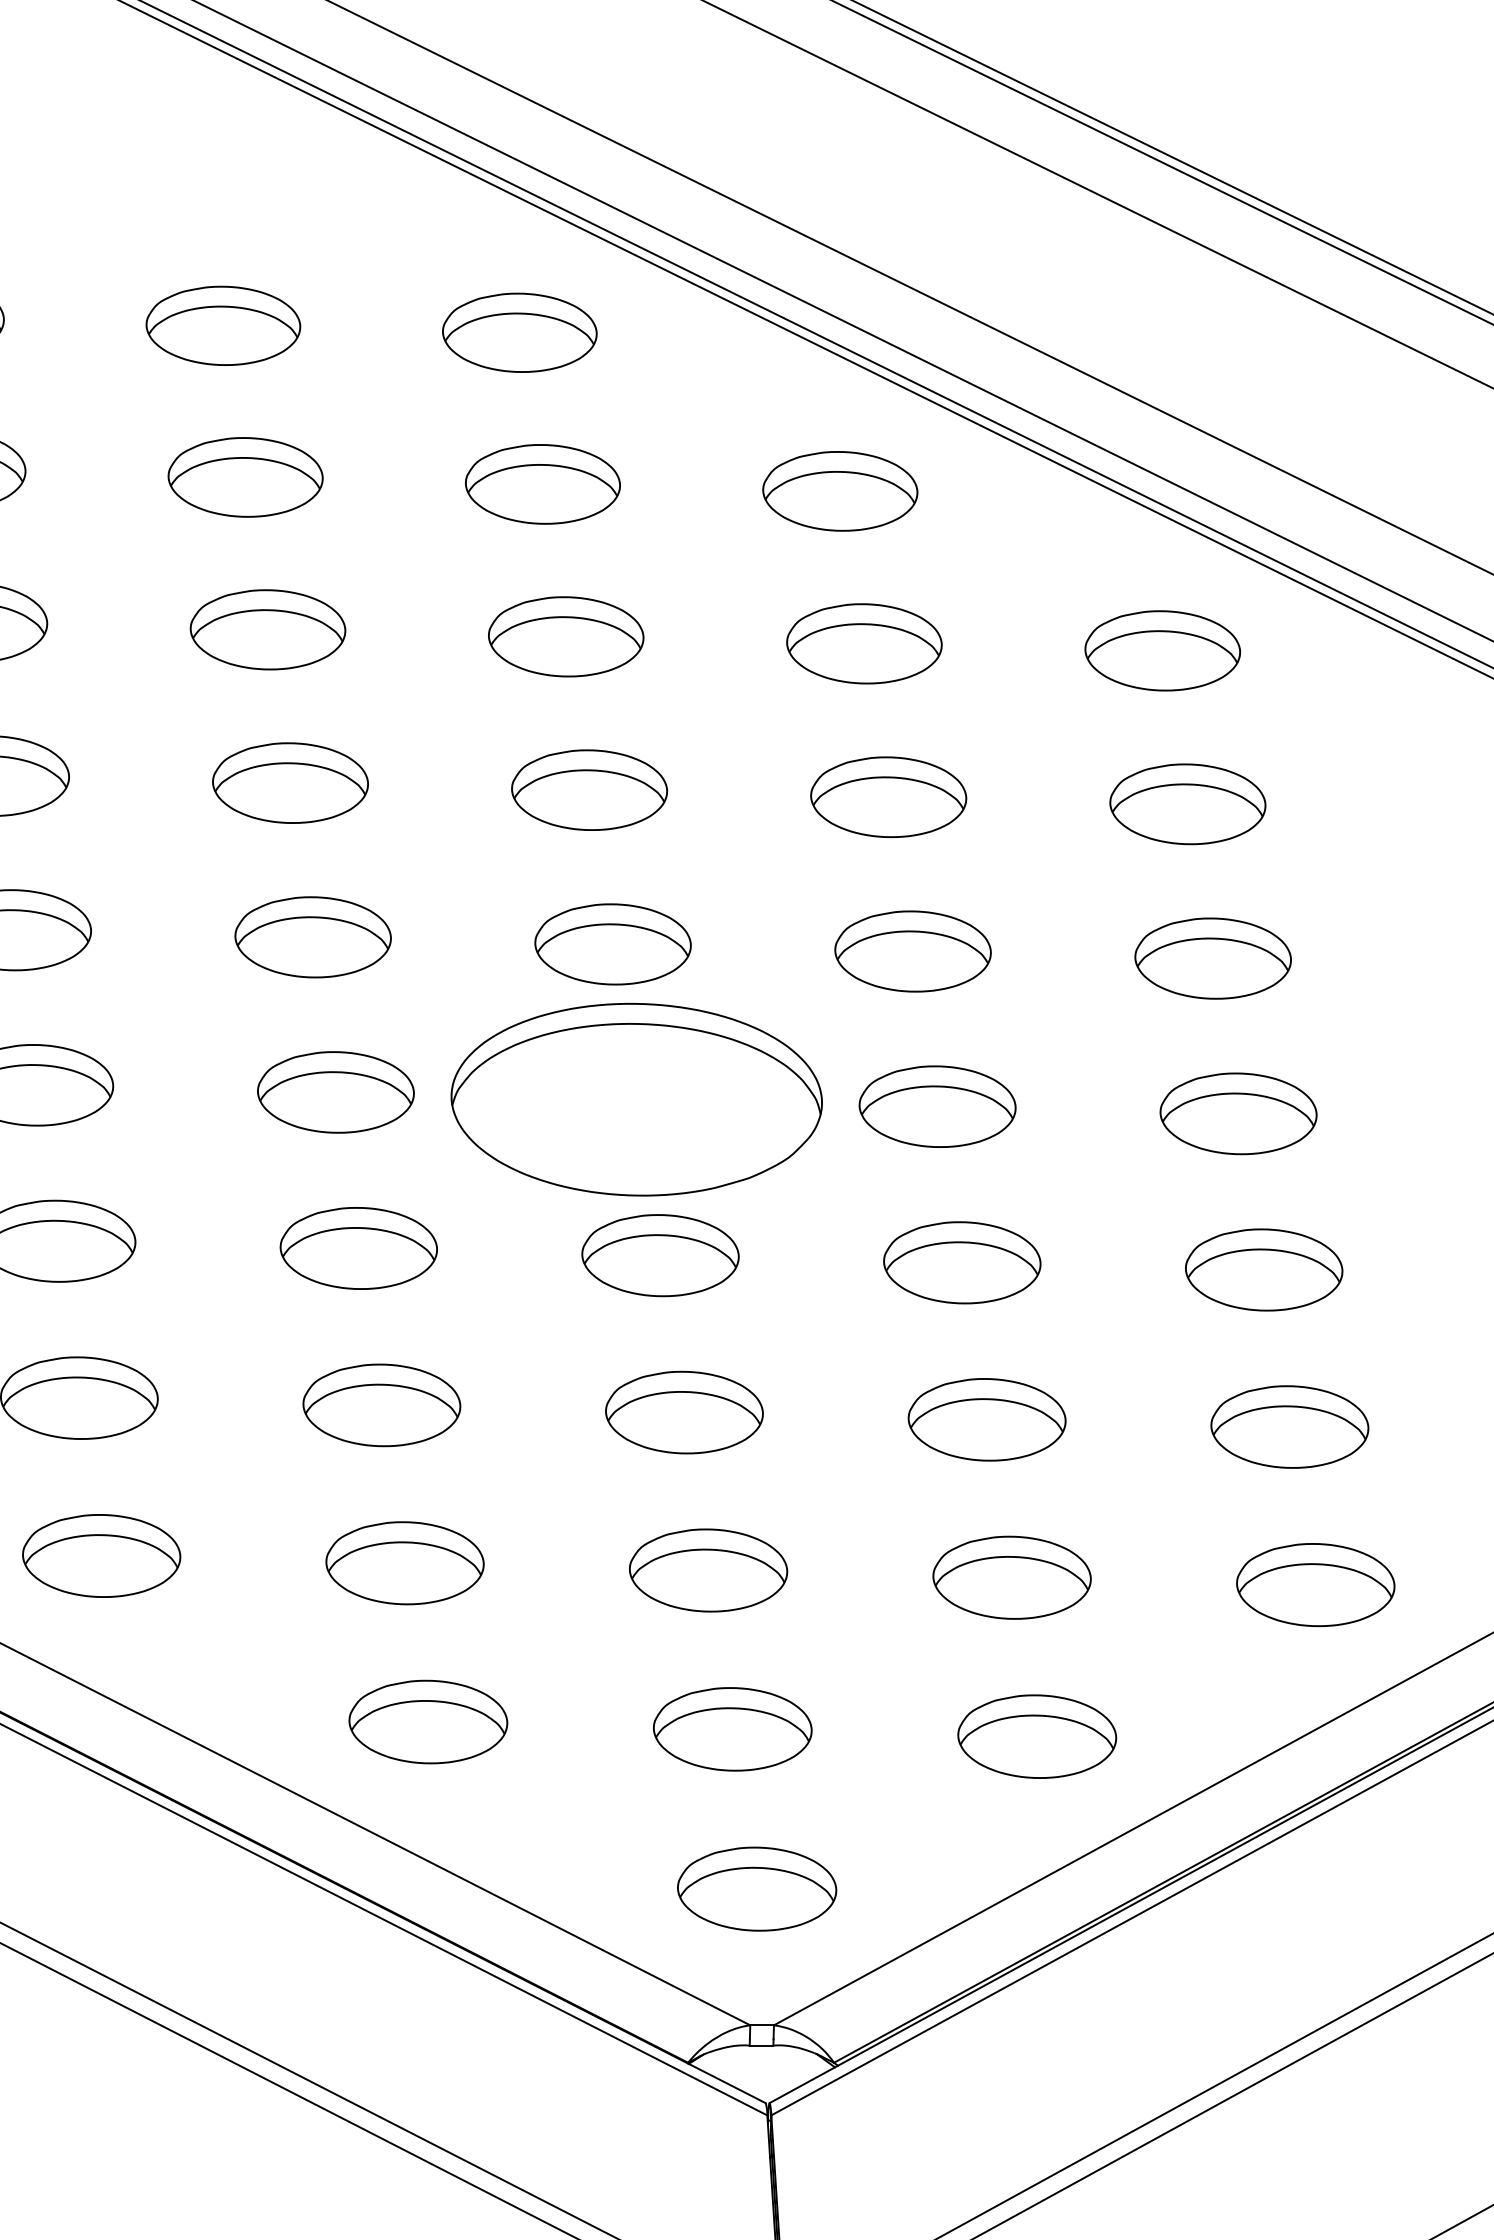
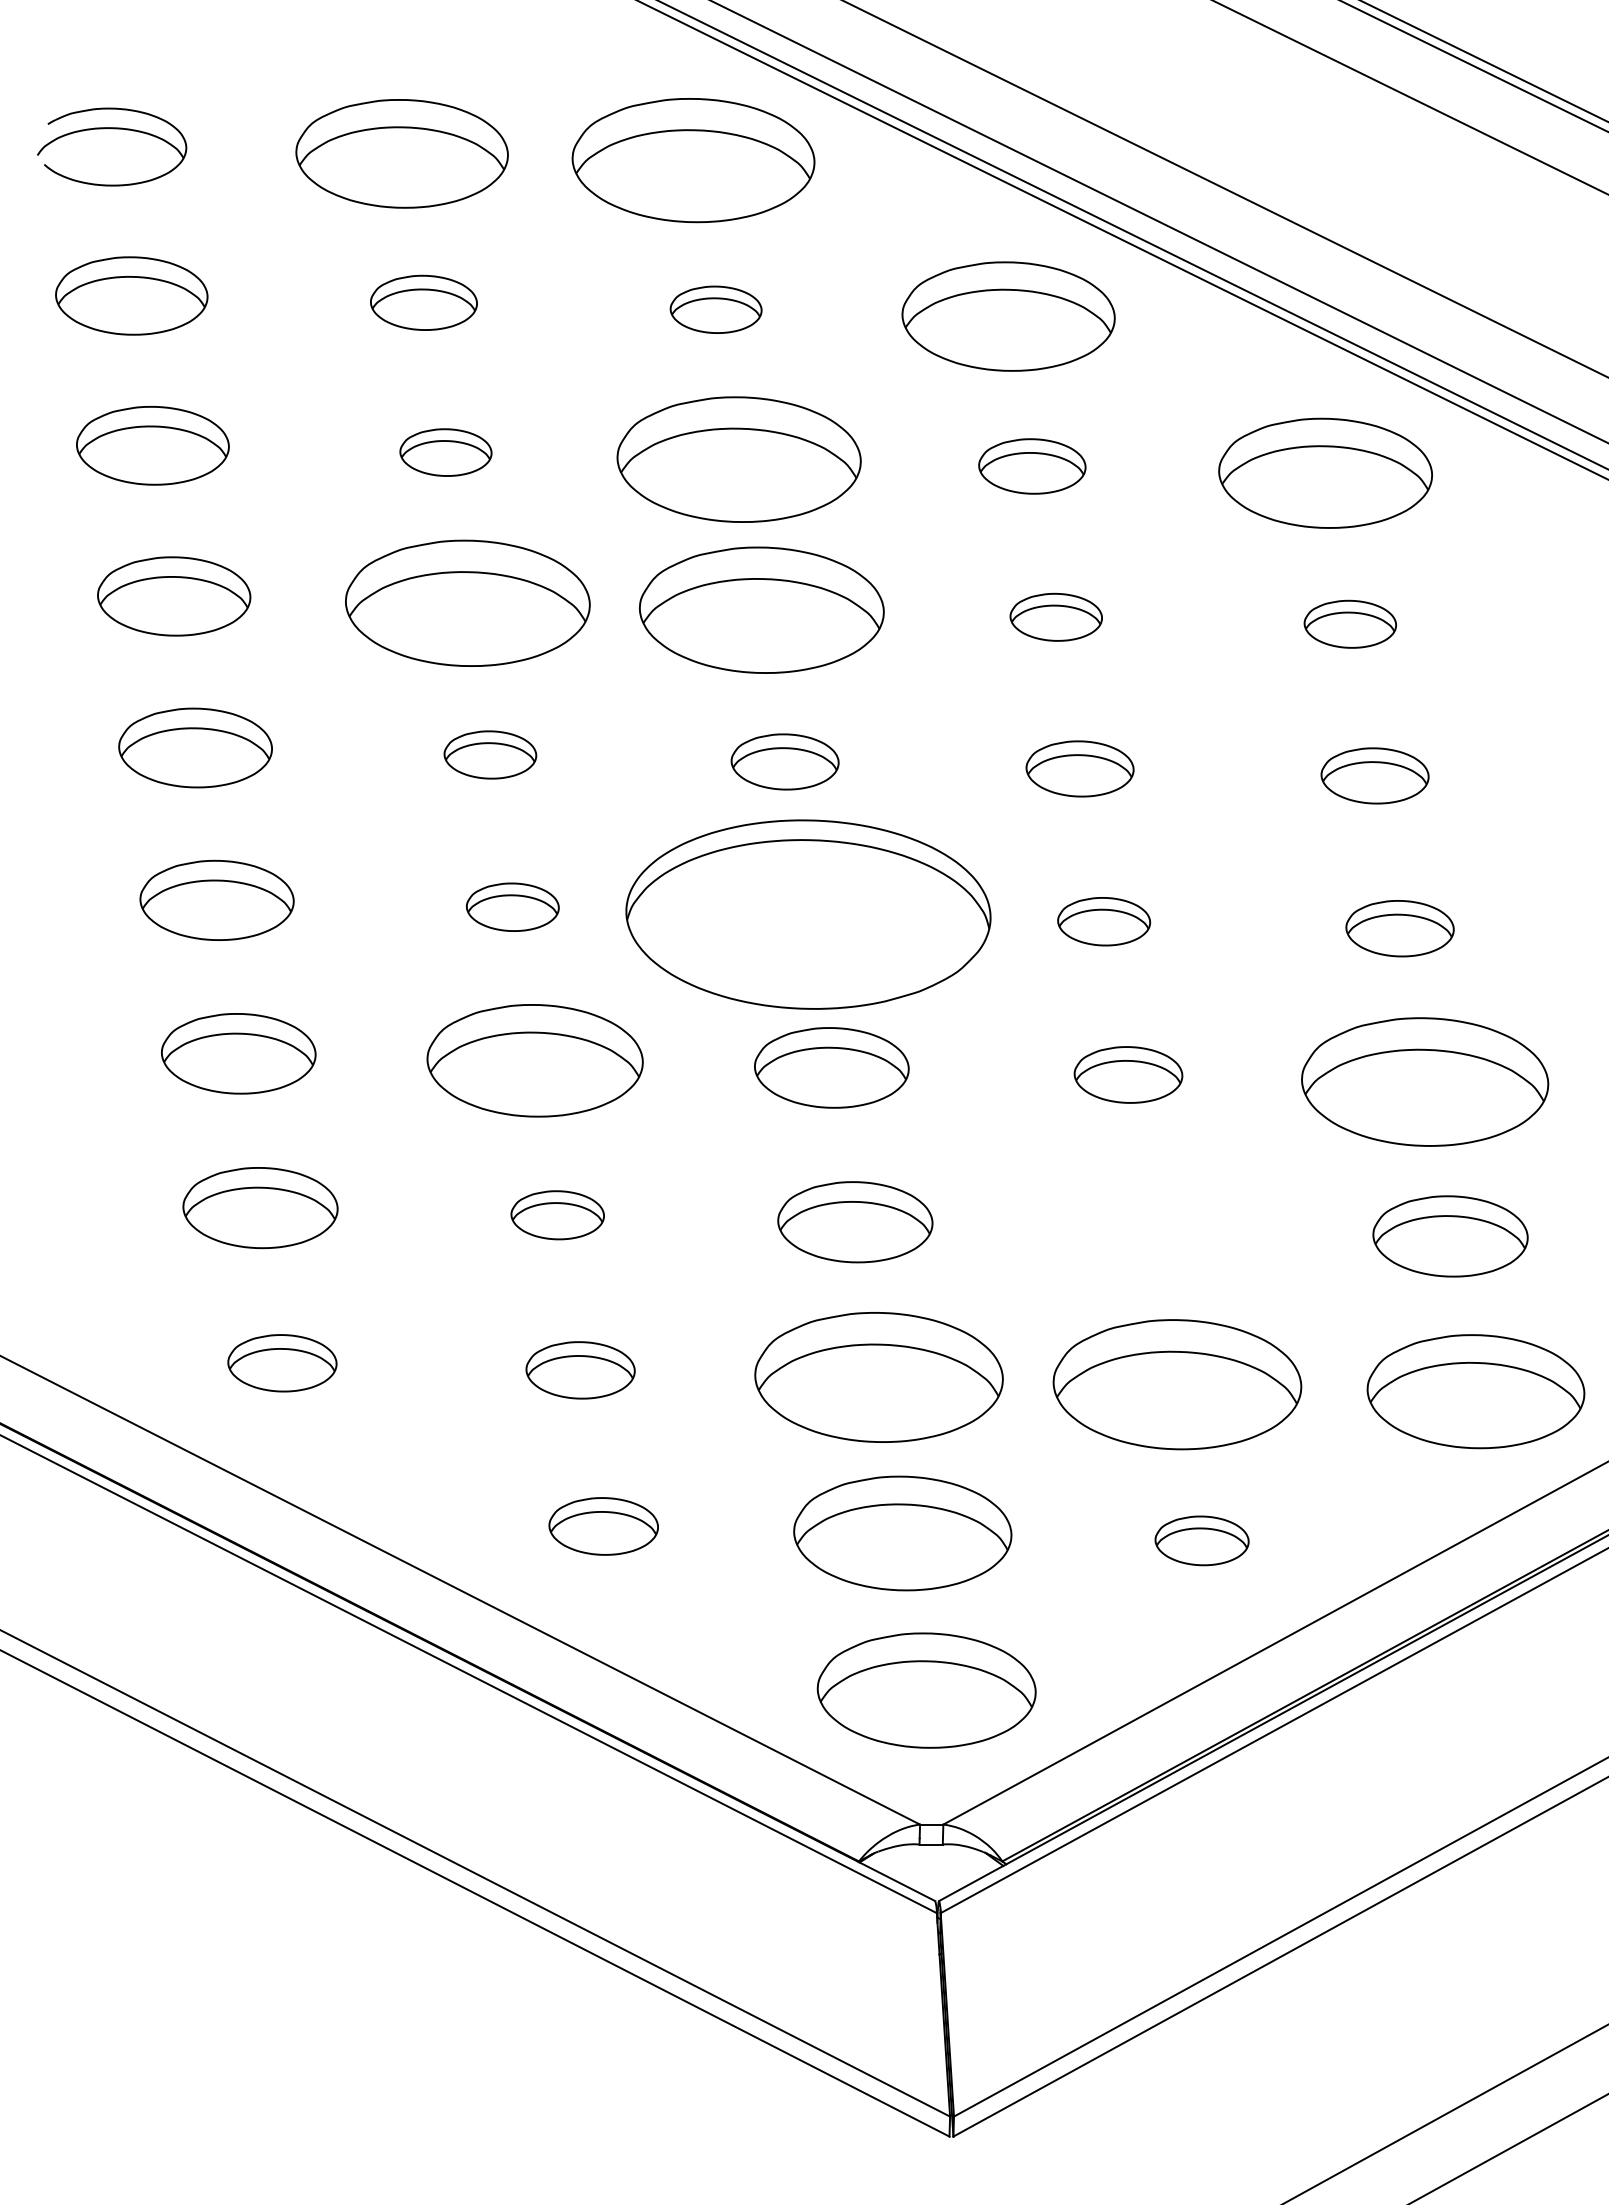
part: (222, 325) -> (401, 153), size x1.4
part: (519, 332) -> (693, 160), size x1.6
part: (245, 477) -> (423, 302), size x0.7
part: (542, 484) -> (715, 309), size x0.6
part: (840, 491) -> (1008, 316), size x1.4
part: (267, 629) -> (445, 452), size x0.6
part: (565, 636) -> (738, 459), size x1.6
part: (864, 643) -> (1032, 466), size x0.7
part: (1162, 650) -> (1325, 473), size x1.4
part: (290, 783) -> (468, 603), size x1.6
part: (590, 790) -> (762, 610), size x1.6
part: (889, 797) -> (1056, 617), size x0.6
part: (1188, 804) -> (1350, 624), size x0.6
part: (313, 936) -> (490, 754), size x0.6
part: (612, 943) -> (784, 761), size x0.7
part: (912, 951) -> (1079, 768), size x0.7
part: (1212, 958) -> (1374, 775), size x0.7
part: (335, 1091) -> (512, 906), size x0.6
part: (936, 1106) -> (1103, 921), size x0.6
part: (1237, 1113) -> (1399, 928), size x0.7
part: (359, 1248) -> (535, 1060), size x1.4
part: (962, 1262) -> (1128, 1074), size x0.7
part: (1264, 1269) -> (1425, 1081), size x1.6
part: (381, 1405) -> (557, 1215), size x0.6
part: (986, 1420) -> (1152, 1229), removed
part: (101, 1556) -> (282, 1363), size x0.7
part: (404, 1563) -> (580, 1370), size x0.7
part: (708, 1570) -> (878, 1377), size x1.6
part: (1012, 1577) -> (1177, 1384), size x1.6
part: (1315, 1584) -> (1475, 1391), size x1.4
part: (428, 1722) -> (603, 1526), size x0.7
part: (732, 1729) -> (902, 1533), size x1.4
part: (1036, 1736) -> (1201, 1540), size x0.6
part: (756, 1888) -> (926, 1690), size x1.4

